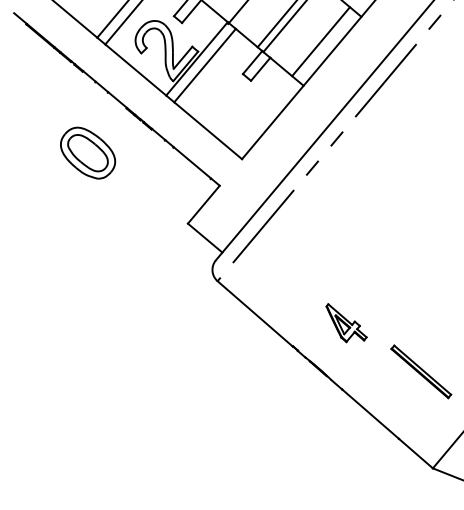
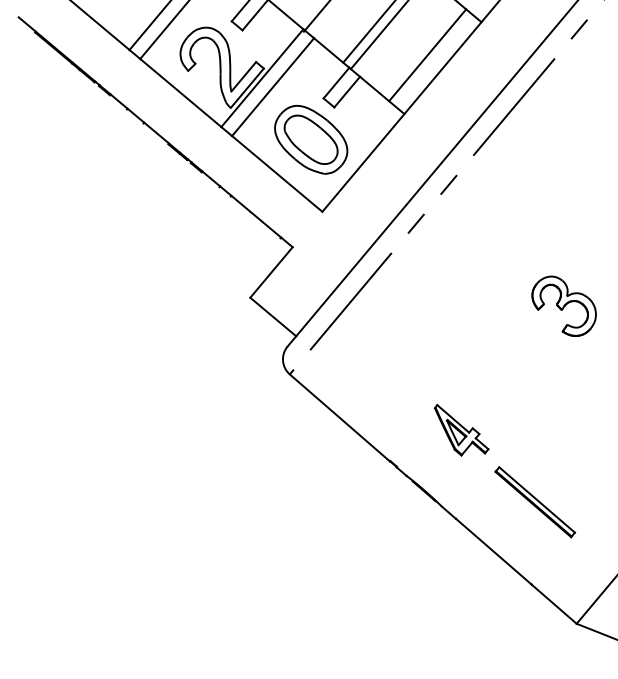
part: (88, 152) -> (311, 139), moved
part: (423, 229) -> (563, 305), added
part: (421, 372) -> (535, 502), moved

